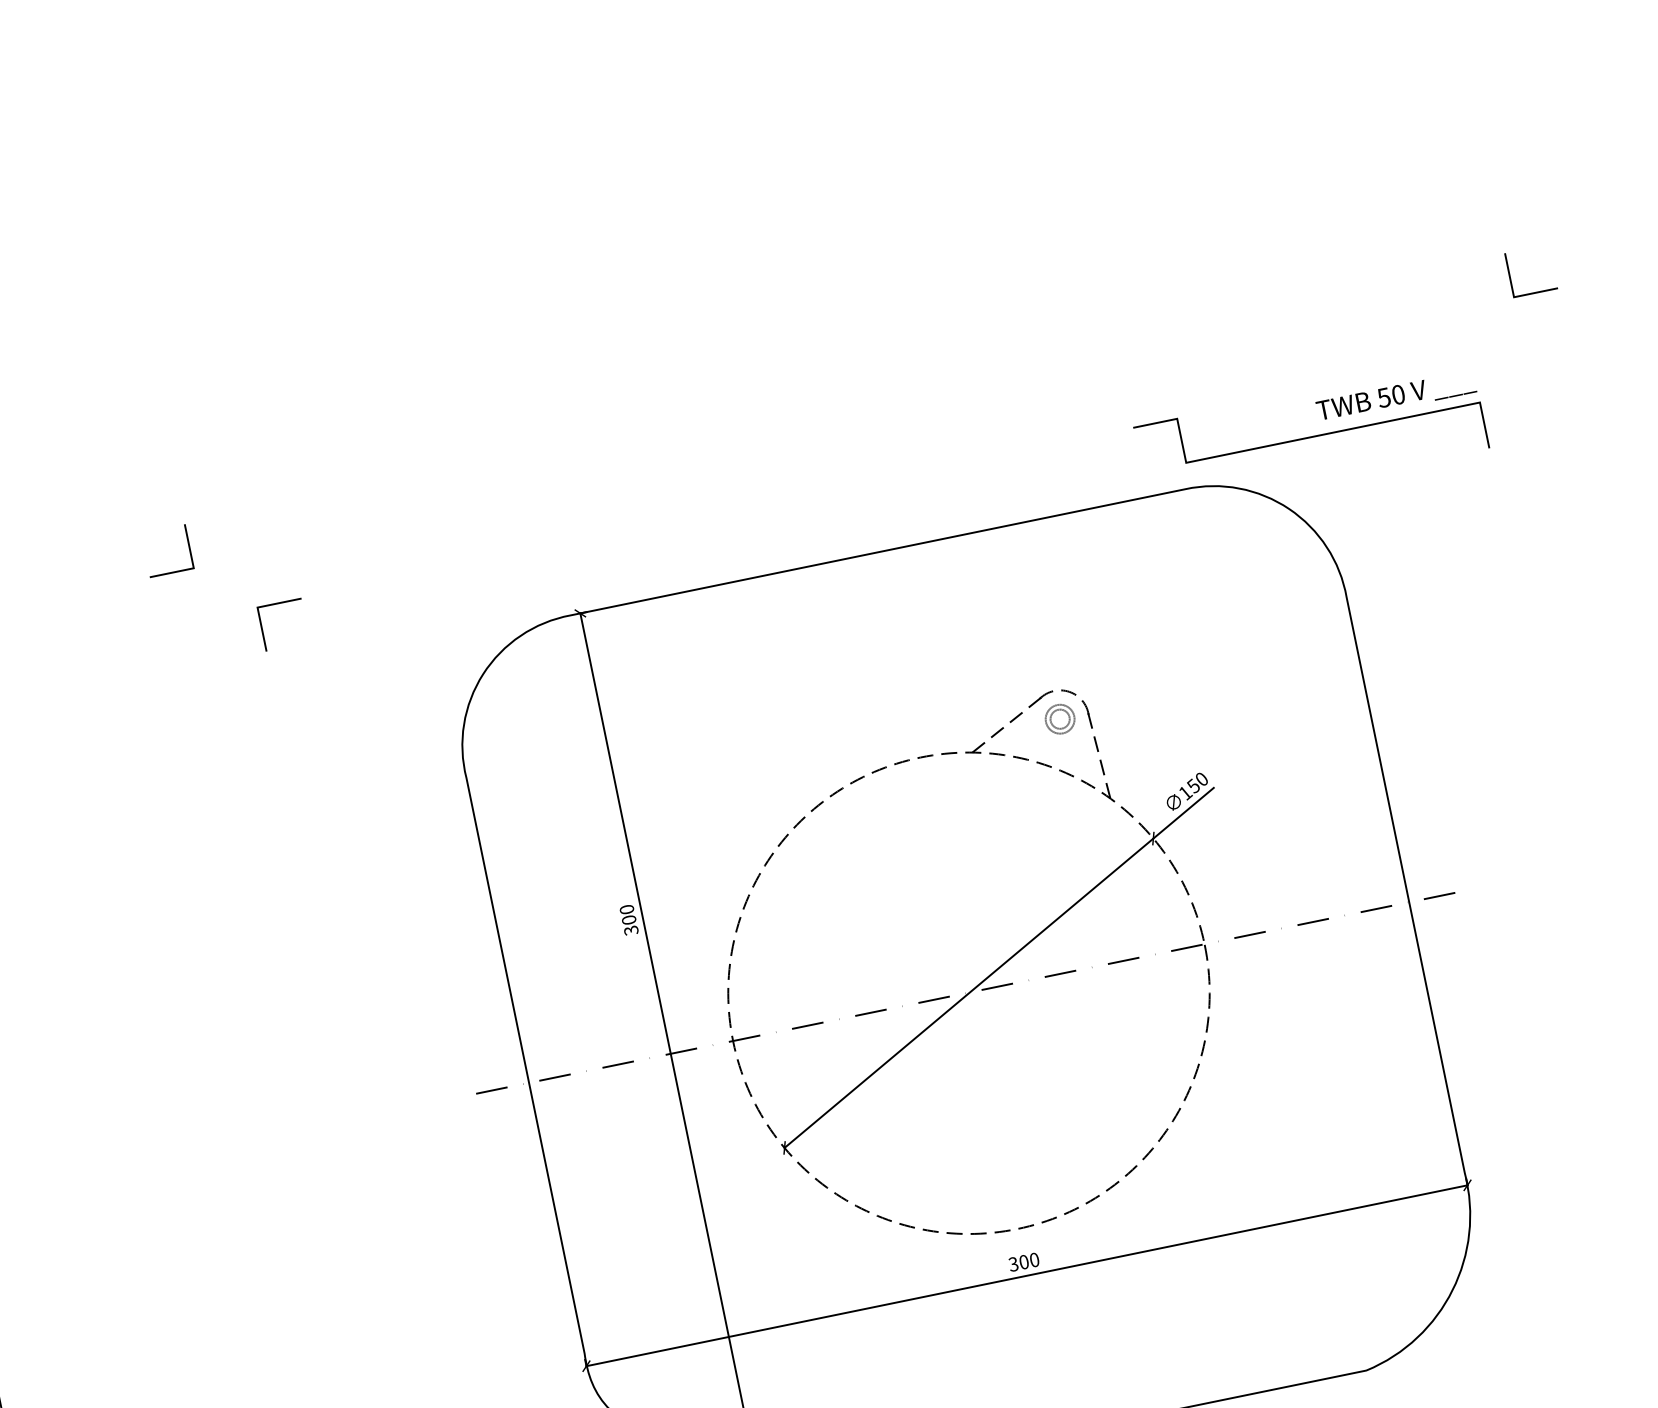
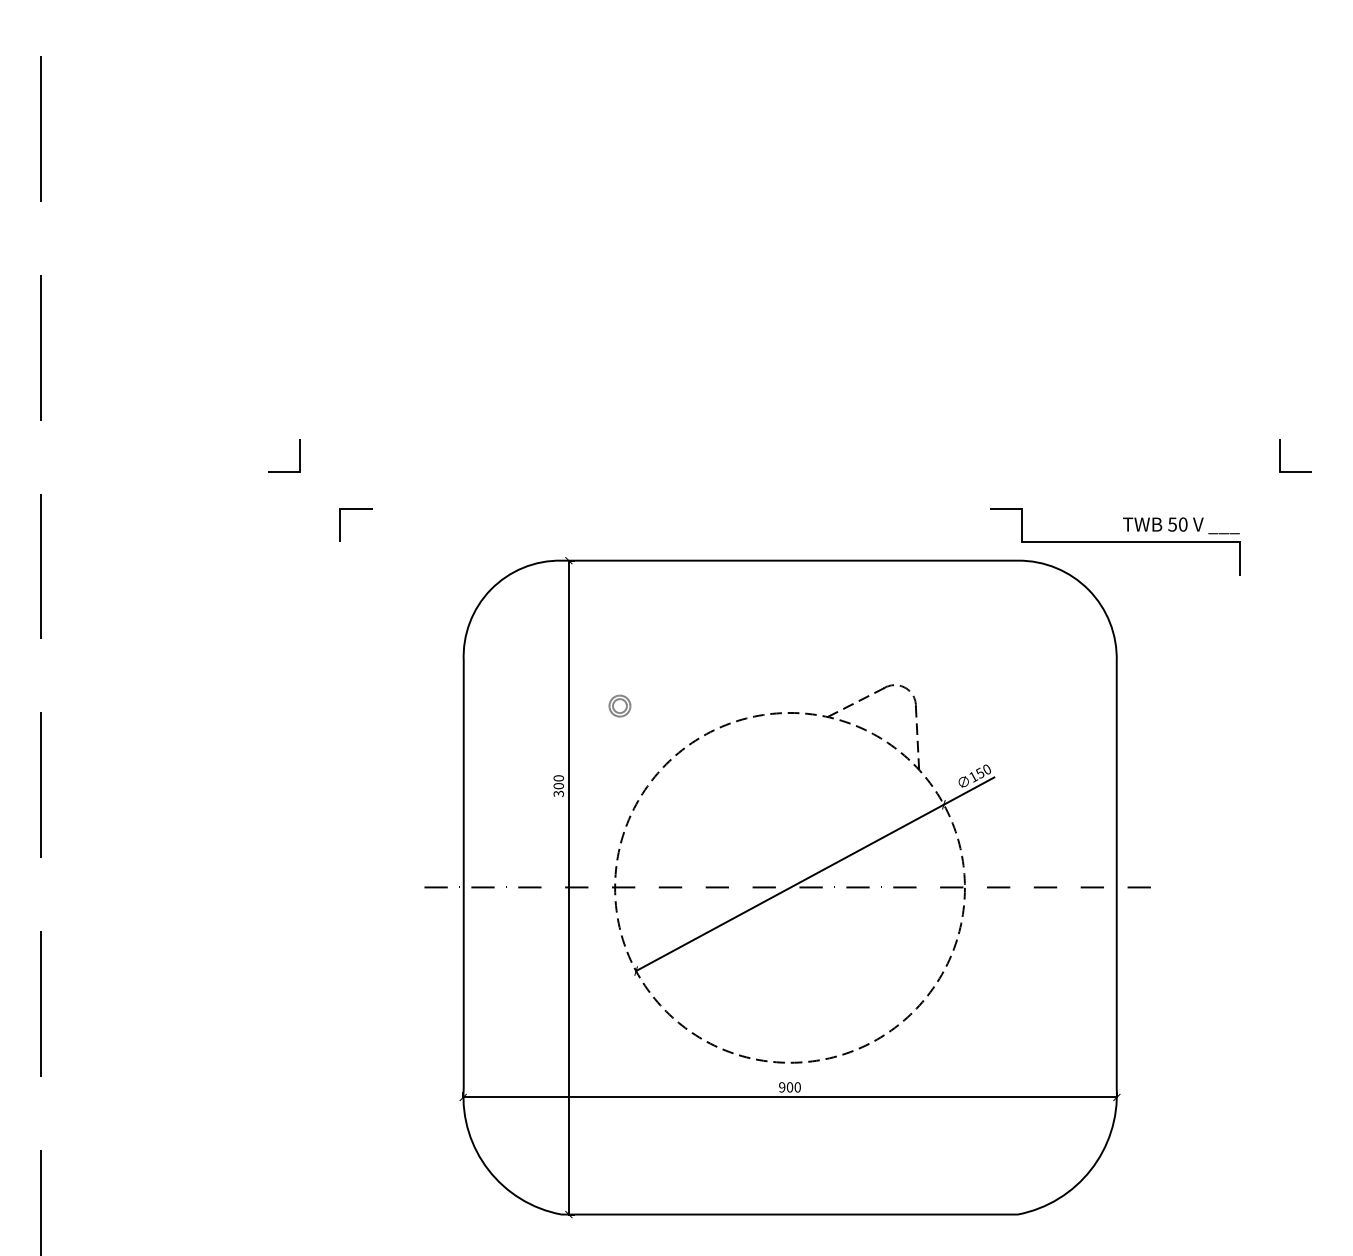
part: (1059, 718) -> (619, 705), moved
text: (1014, 1264) -> (782, 1087), 300 -> 900

